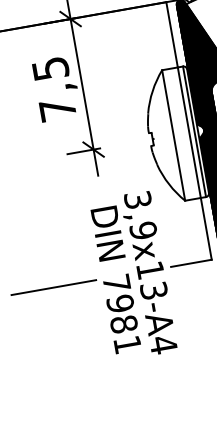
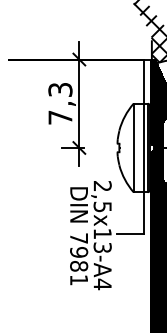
text: (49, 68) -> (59, 89), 7,5 -> 7,3
text: (140, 215) -> (102, 196), 3,9x13-A4 -> 2,5x13-A4
line: (52, 288) -> (36, 234), removed

